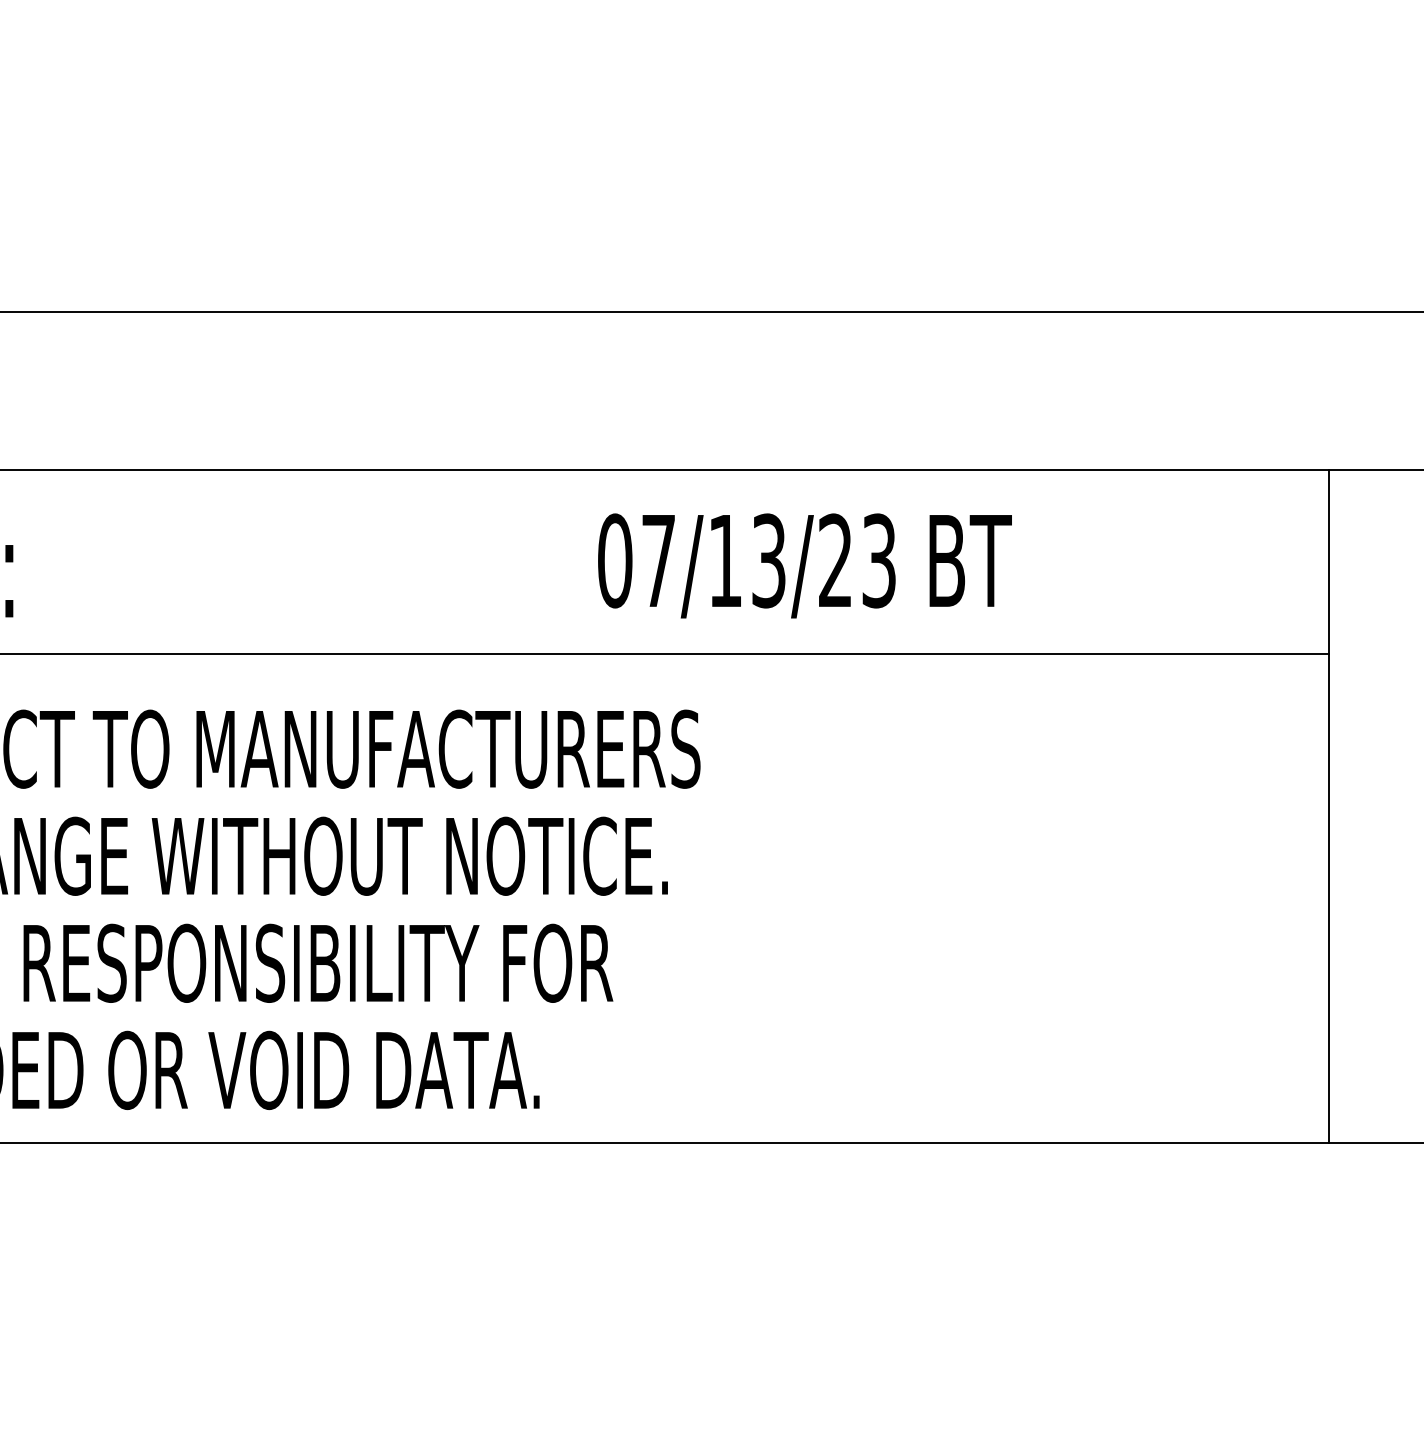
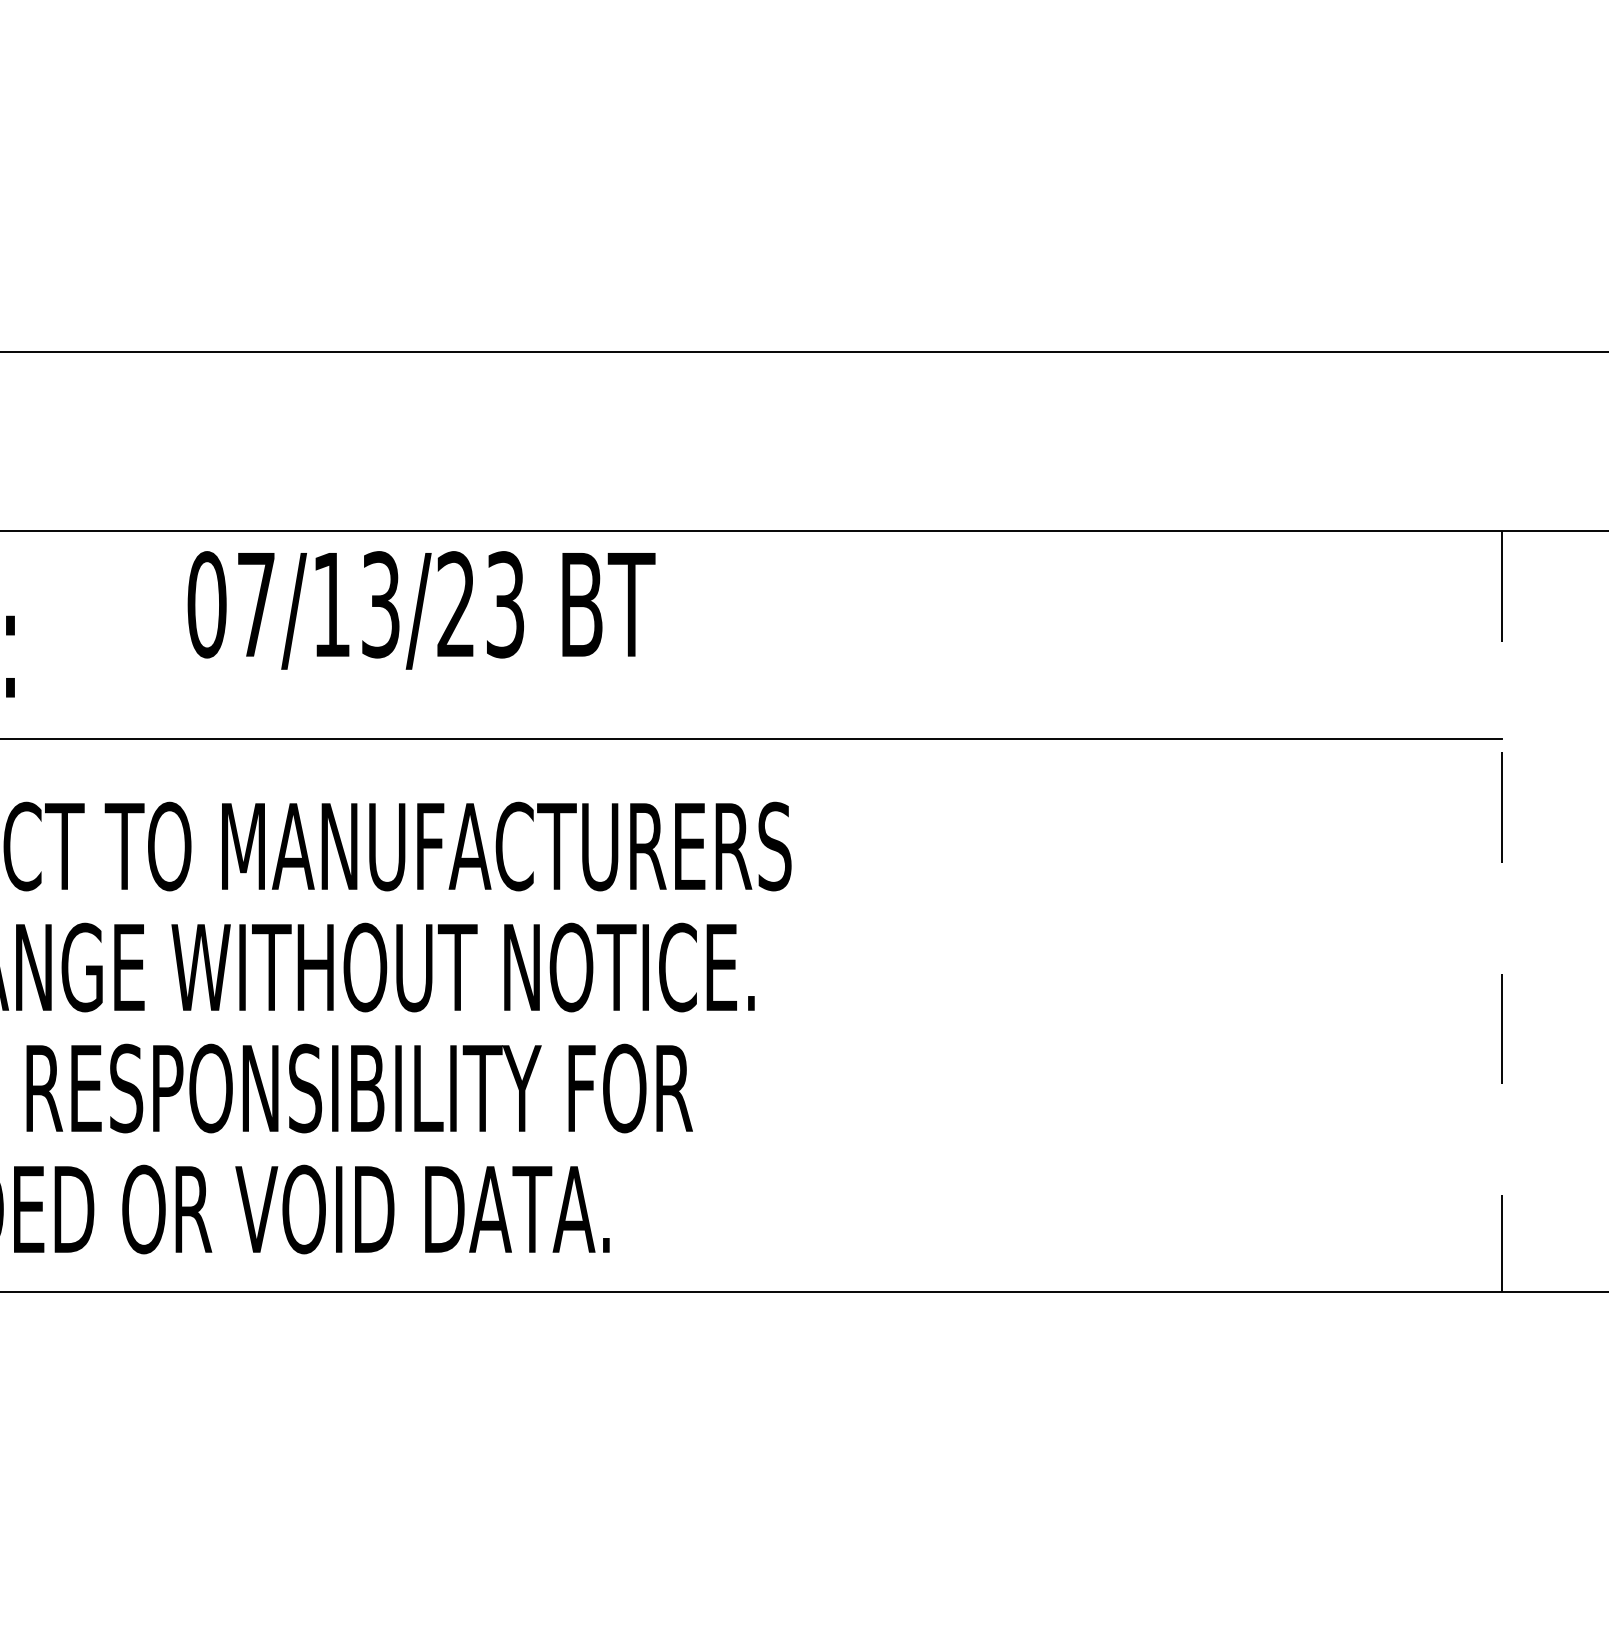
text: (804, 566) -> (421, 610), moved
line: (1328, 806) -> (1501, 911), solid -> dashed

